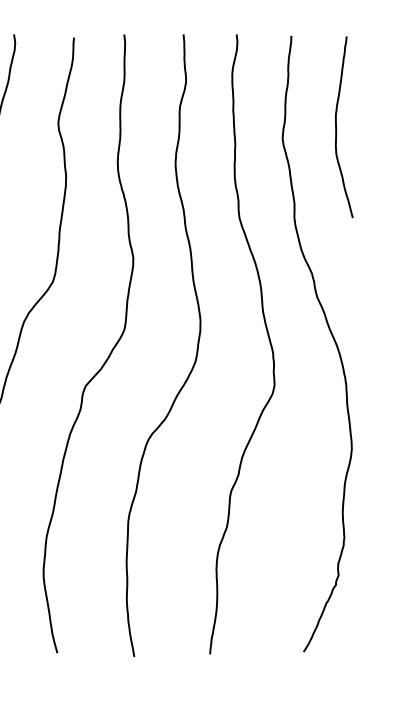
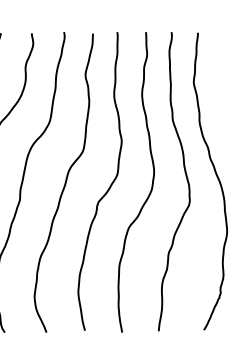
curve: (338, 126) -> (220, 76), removed

